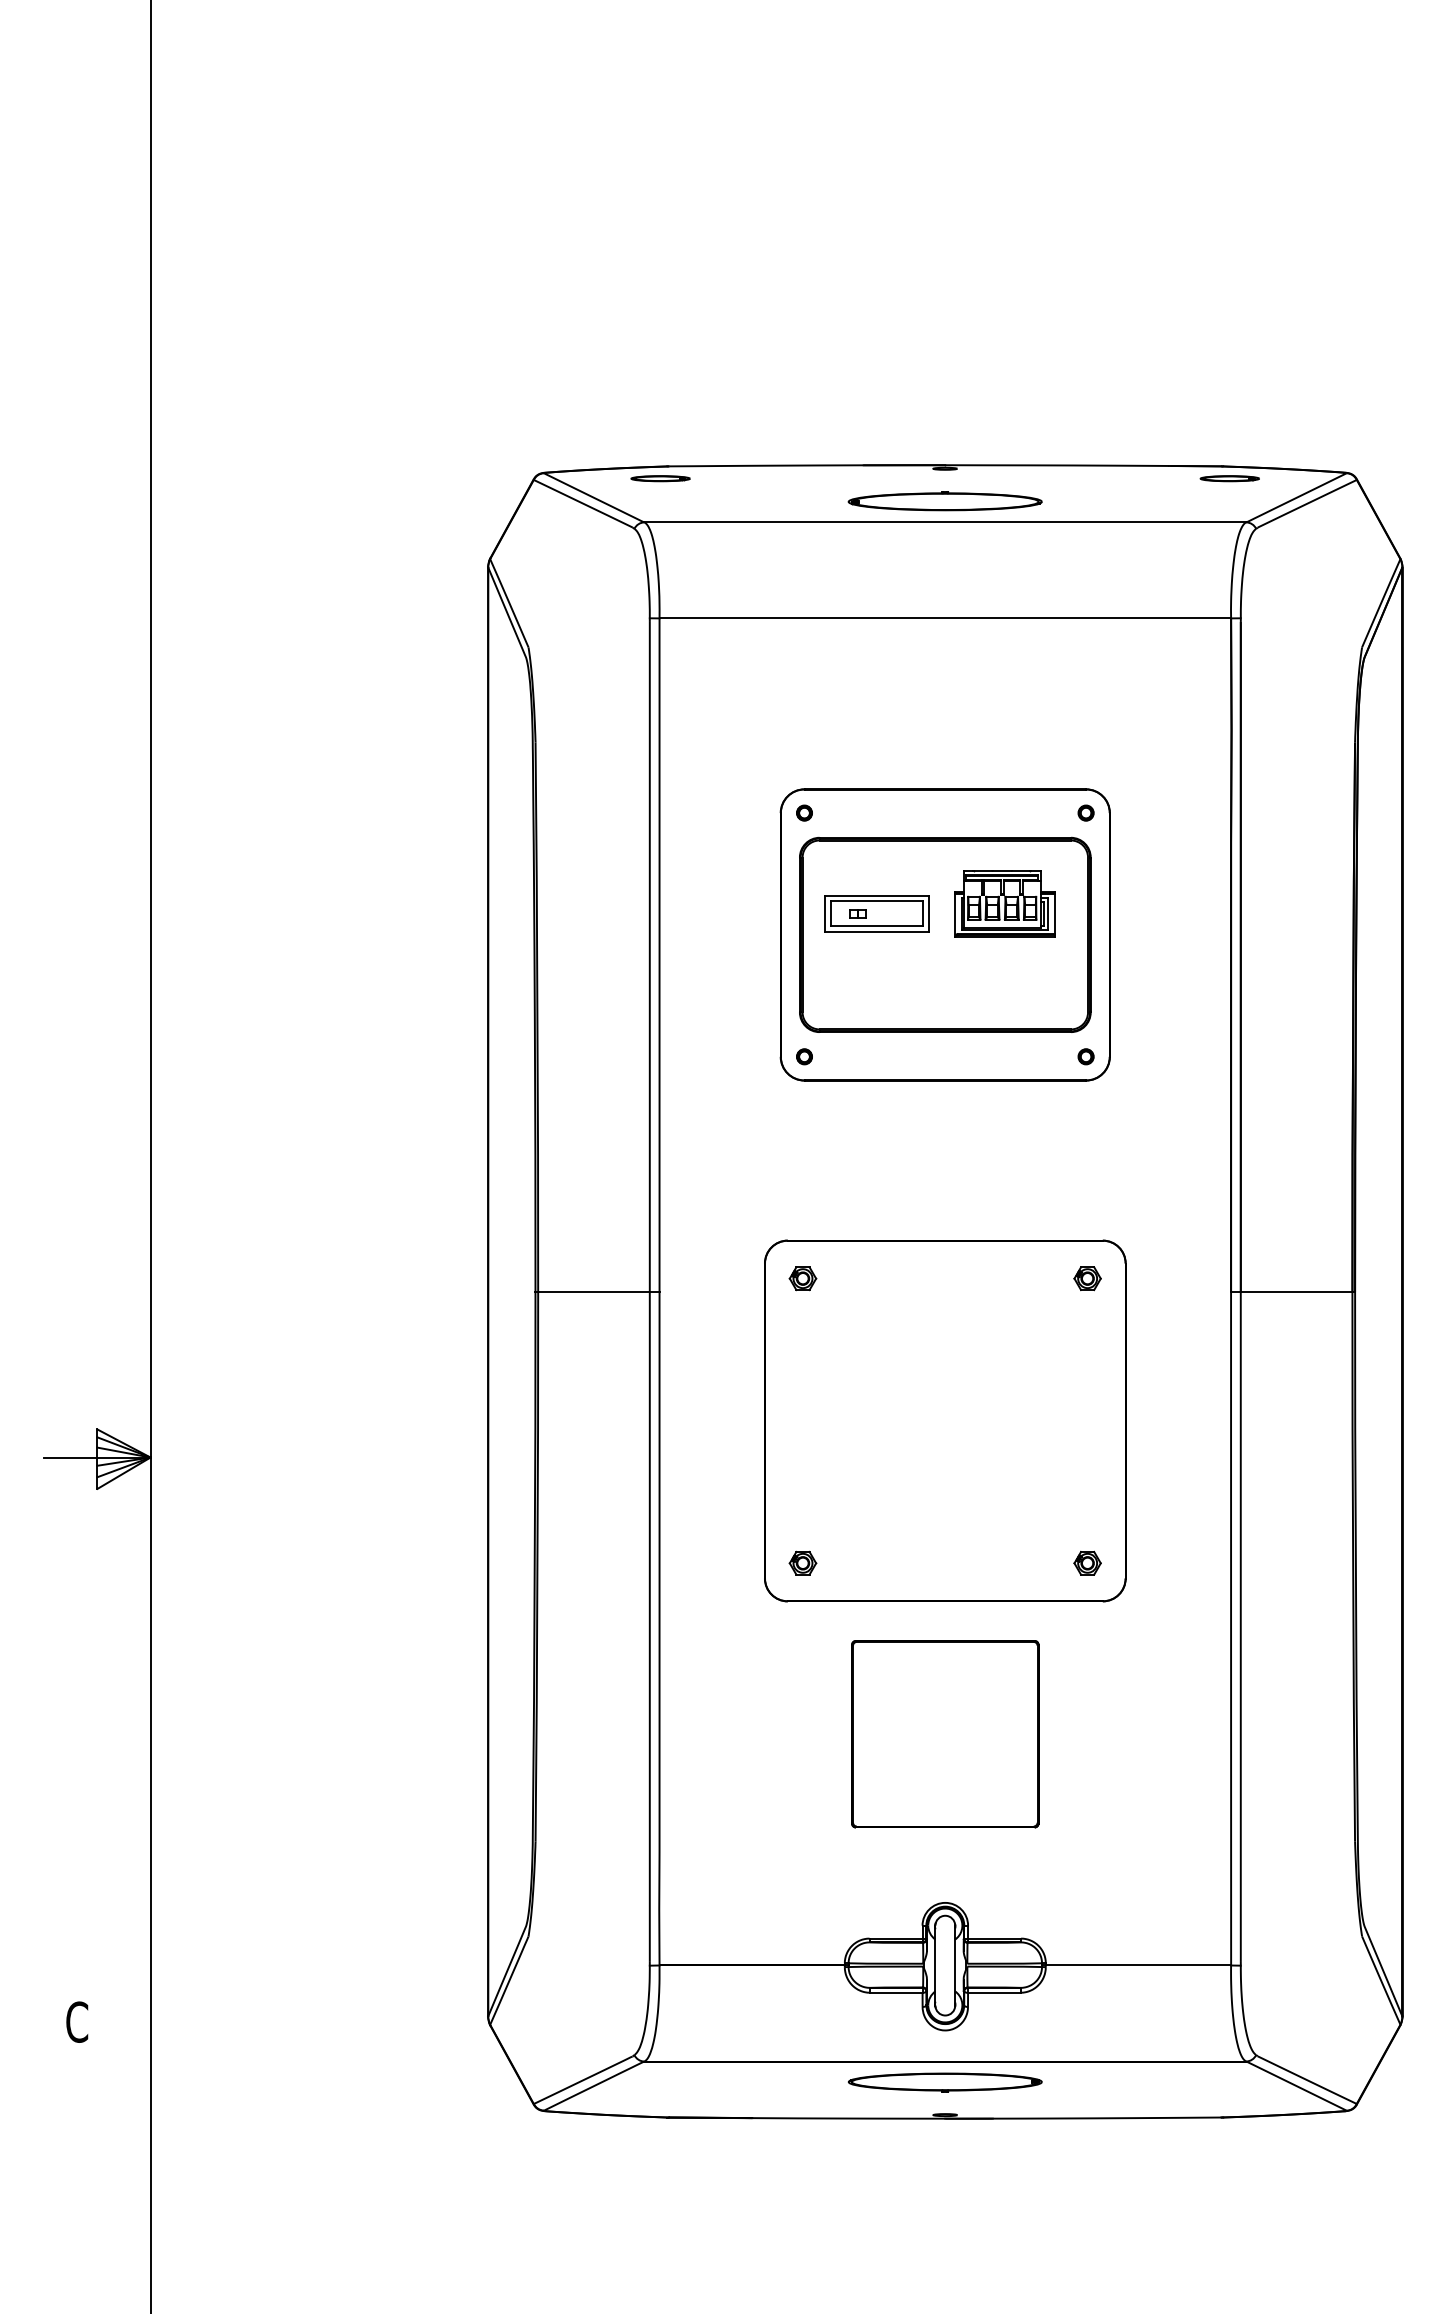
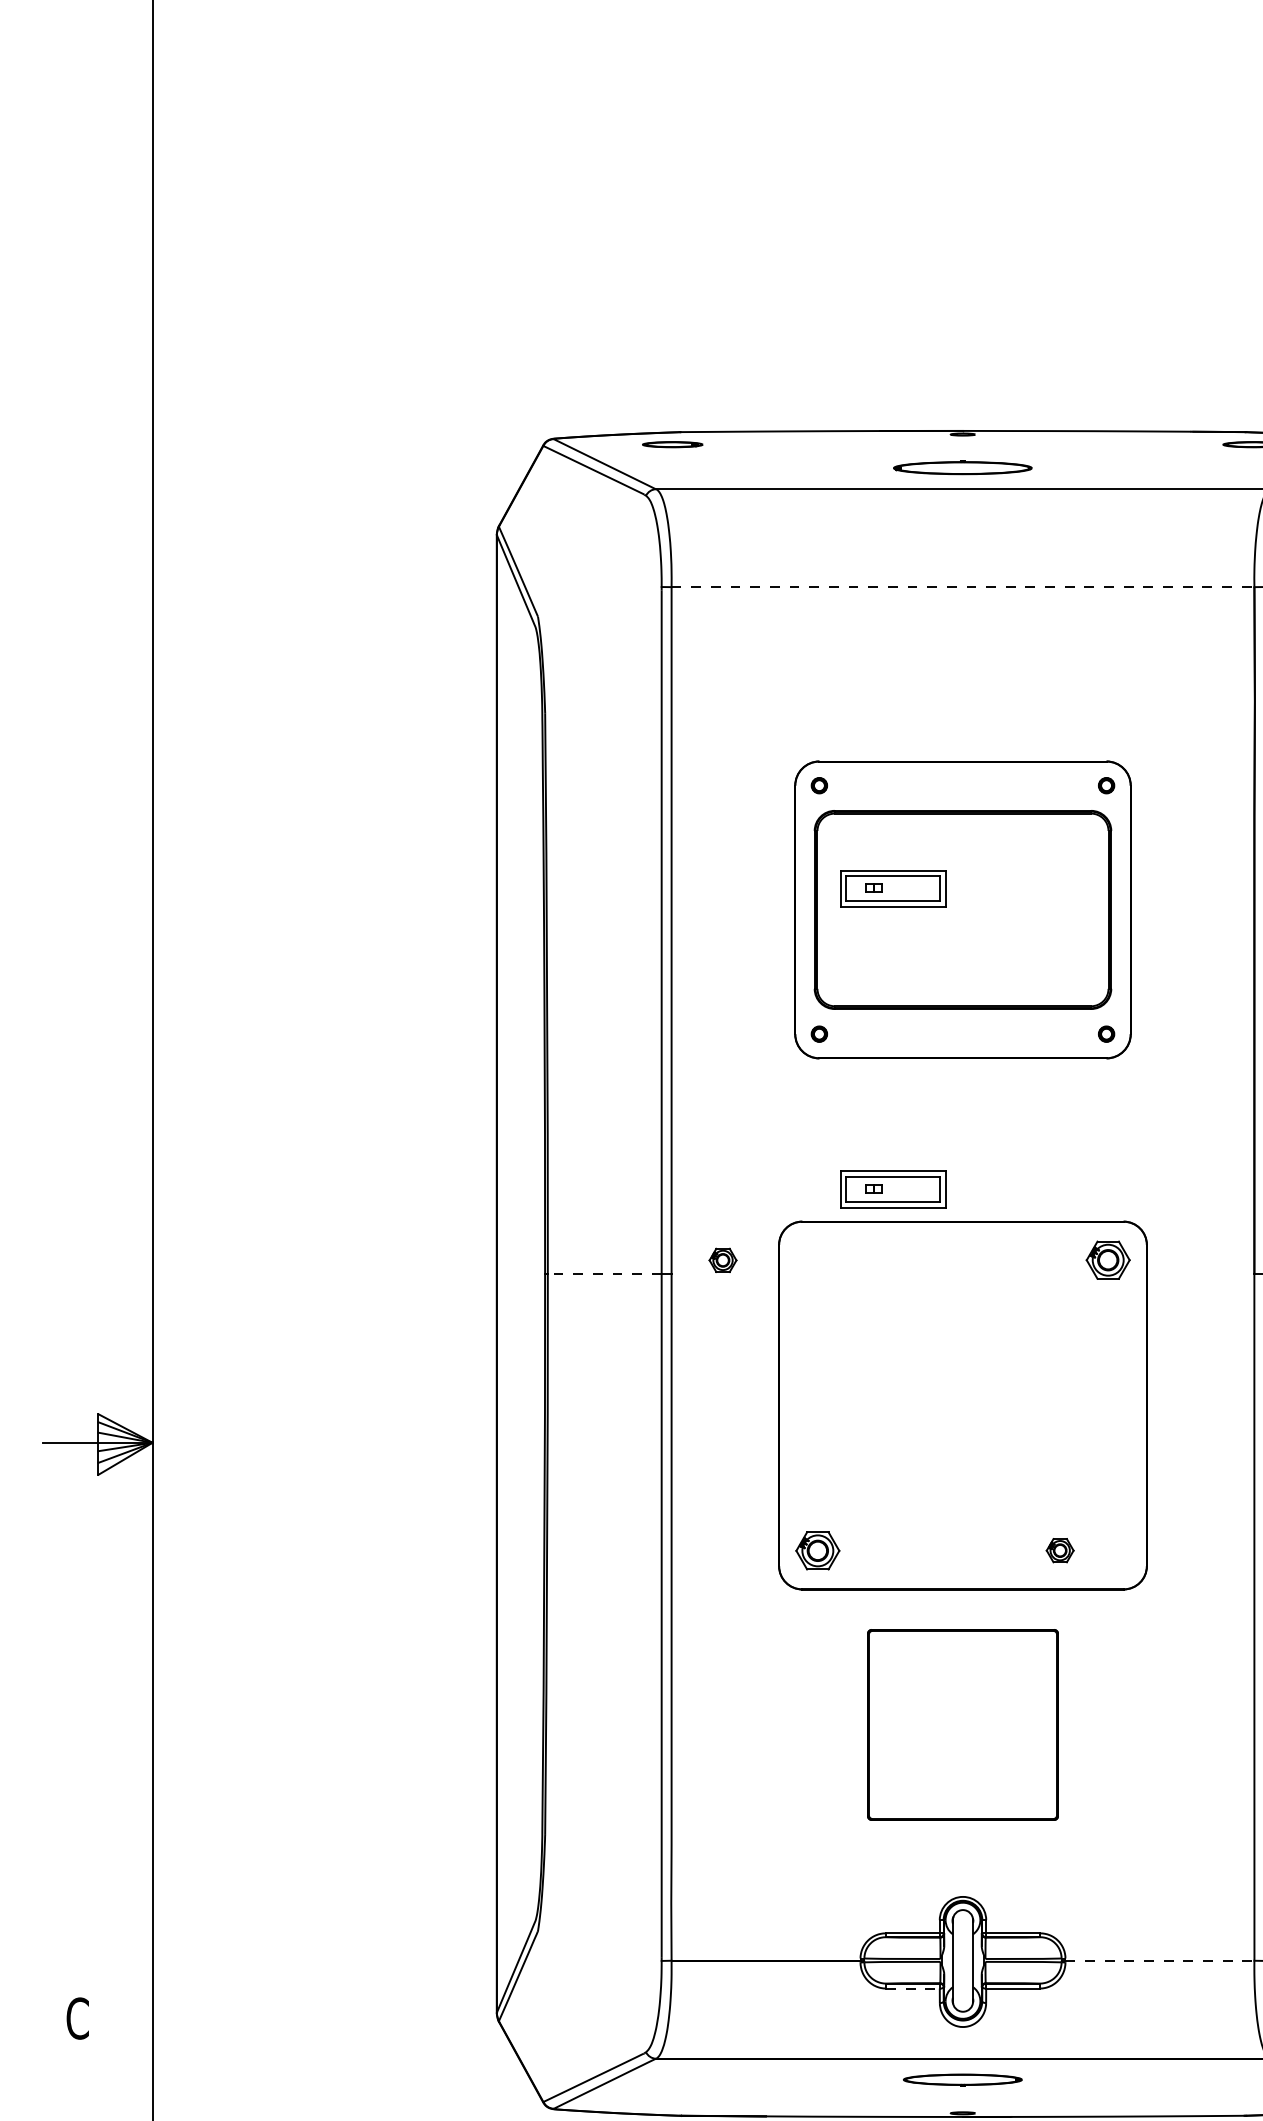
part: (944, 501) -> (962, 467), size x0.7
line: (945, 618) -> (963, 587), solid -> dashed
part: (1004, 903) -> (1023, 877), removed
part: (876, 1208) -> (892, 1188), added
part: (802, 1278) -> (722, 1260), moved
part: (1087, 1278) -> (1107, 1260), size x1.6
line: (593, 1291) -> (604, 1273), solid -> dashed
part: (802, 1562) -> (817, 1549), size x1.6
part: (1087, 1562) -> (1060, 1549), moved
line: (1138, 1965) -> (1159, 1960), solid -> dashed
line: (896, 1992) -> (913, 1988), solid -> dashed
part: (944, 2082) -> (962, 2080), size x0.6

